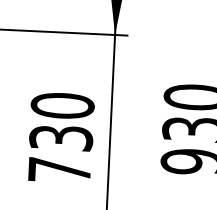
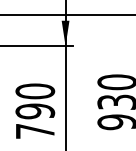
text: (59, 138) -> (34, 111), 730 -> 790

